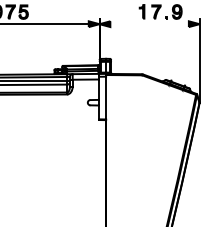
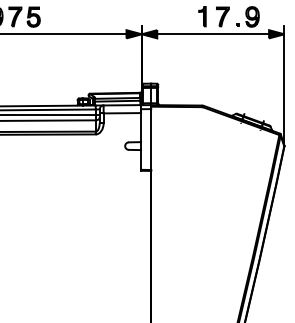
line: (149, 24) -> (213, 34), added

